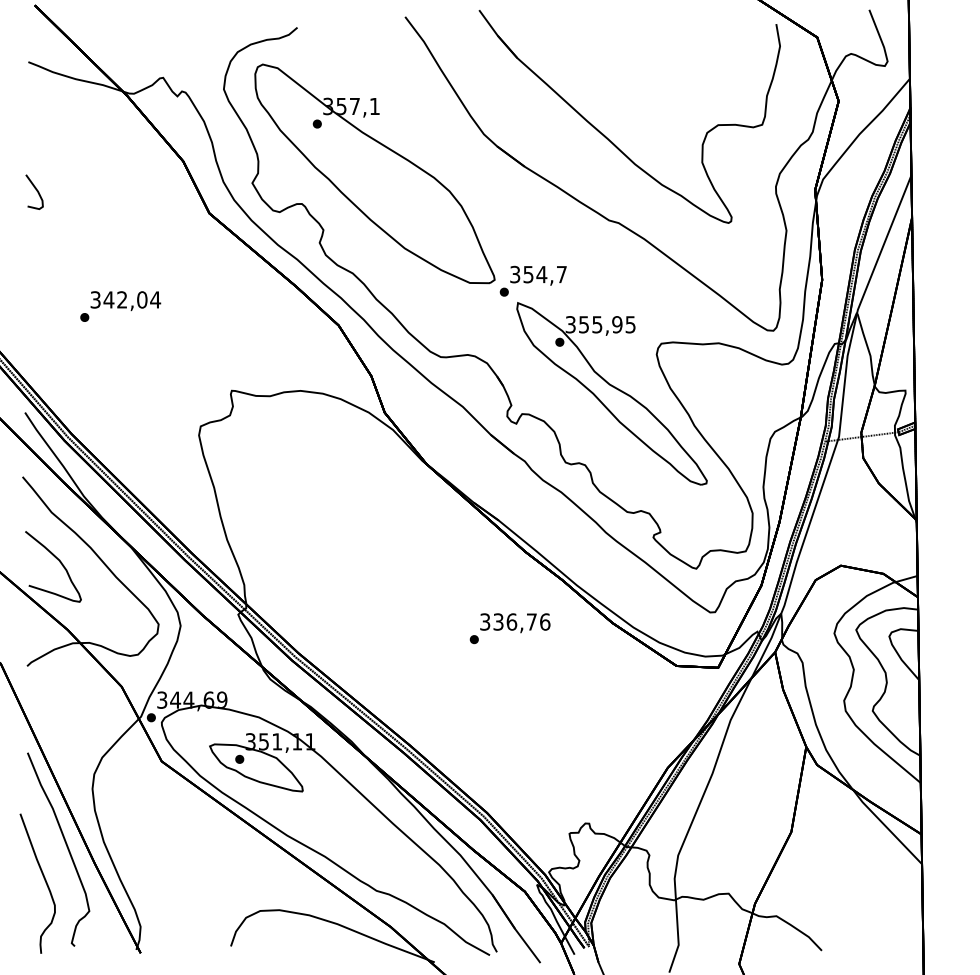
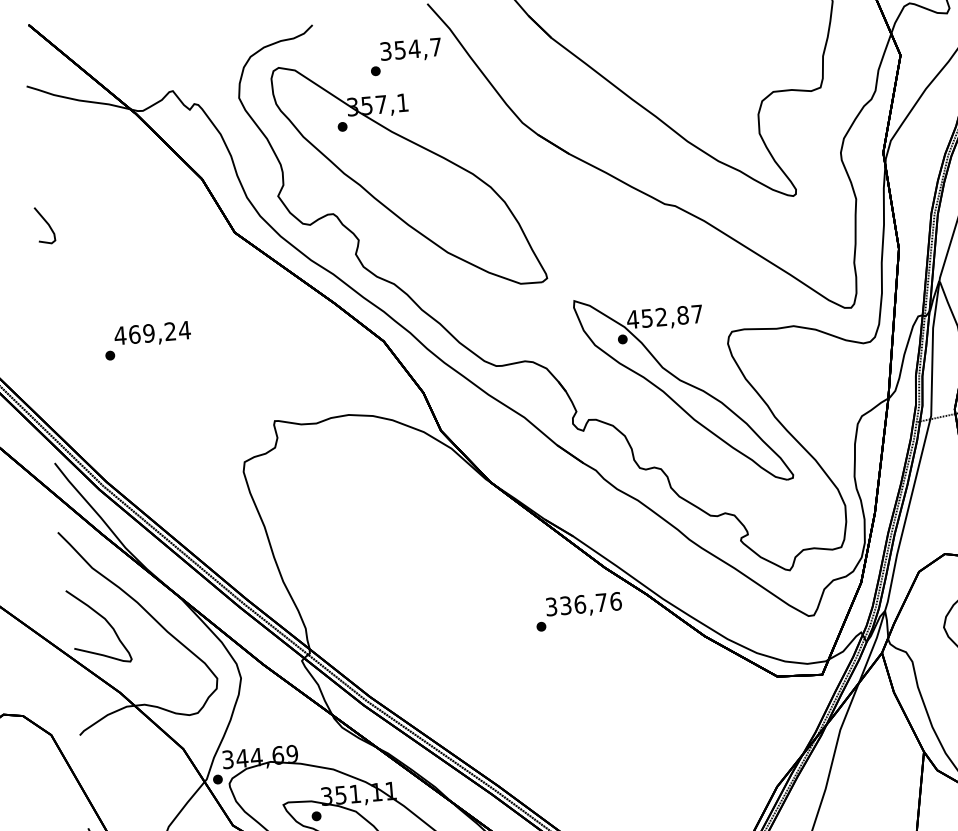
text: (532, 280) -> (405, 56), moved
text: (118, 299) -> (144, 333), 342,04 -> 469,24
text: (600, 324) -> (664, 316), 355,95 -> 452,87
text: (509, 628) -> (578, 611), moved

